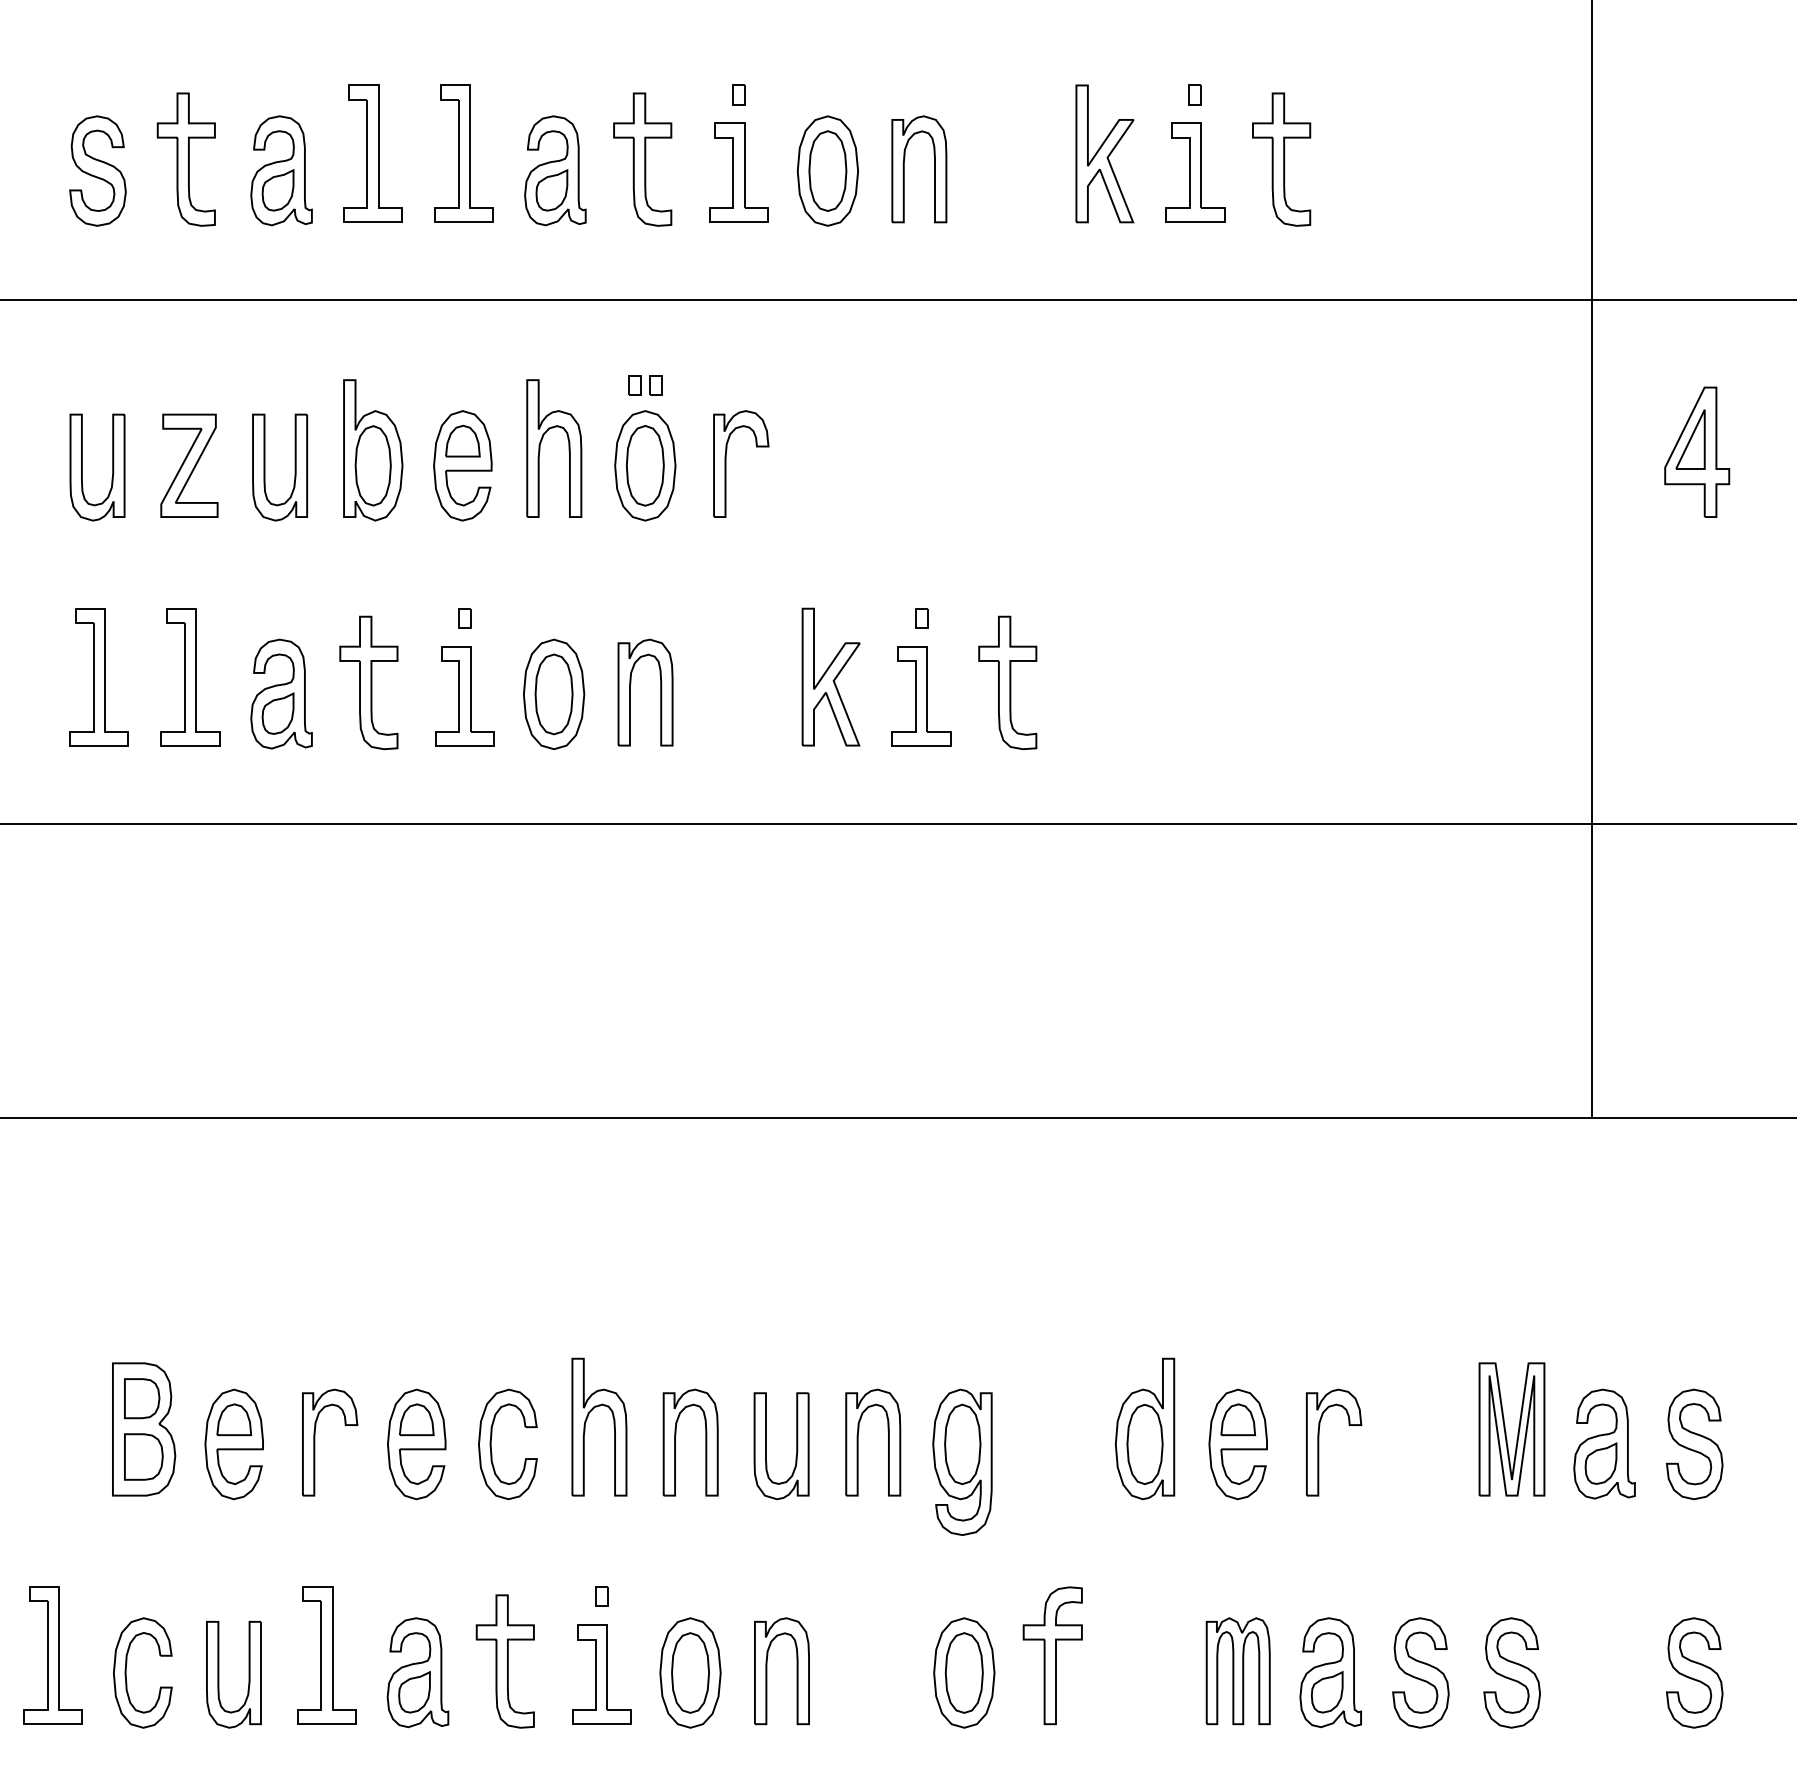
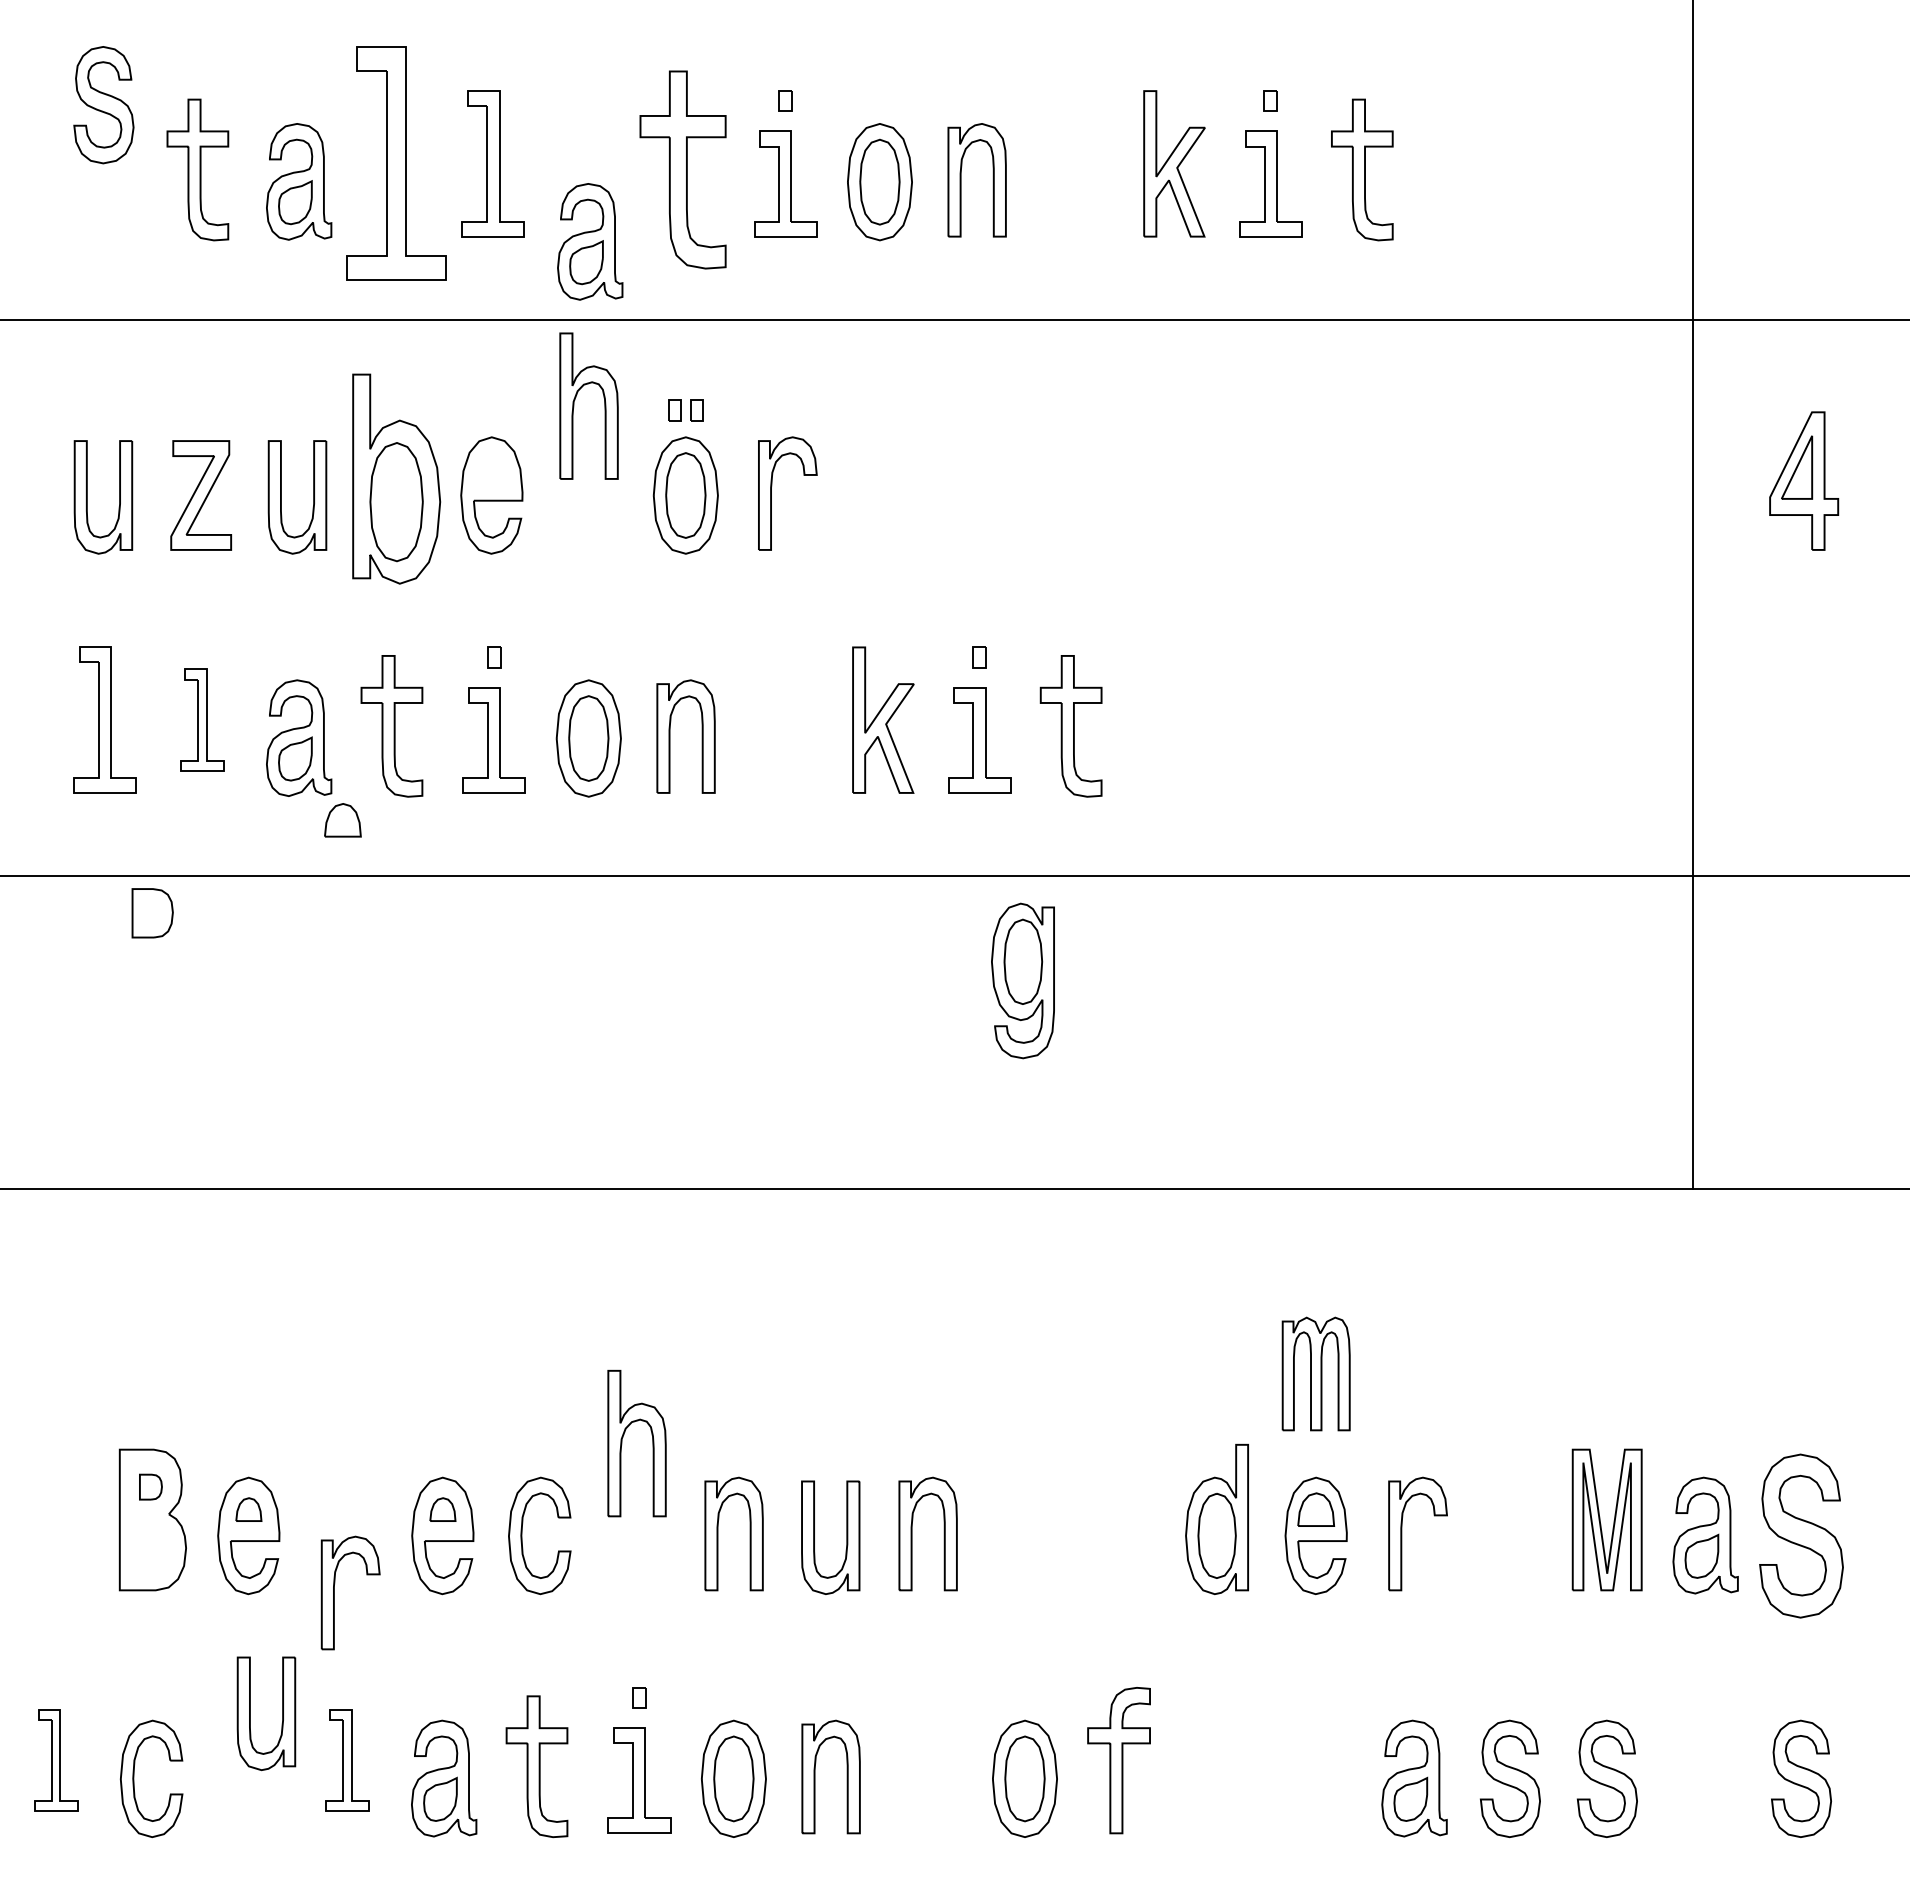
part: (372, 153) -> (395, 163), size x1.6
part: (642, 159) -> (682, 169), size x1.4
part: (555, 170) -> (590, 241), moved
part: (97, 171) -> (103, 105), moved
part: (462, 441) -> (342, 820), moved
part: (541, 443) -> (575, 400), moved
part: (373, 449) -> (396, 478), size x1.4
part: (189, 676) -> (201, 719), size x0.7
part: (141, 1397) -> (150, 1486), size x0.6
part: (233, 1419) -> (248, 1509), size x0.7
part: (416, 1419) -> (442, 1509), size x0.7
part: (585, 1427) -> (622, 1443), moved
part: (314, 1442) -> (334, 1592), moved
part: (1694, 1444) -> (1801, 1535), size x1.4
part: (143, 1457) -> (152, 913), moved
part: (961, 1461) -> (1022, 980), moved
part: (52, 1655) -> (55, 1760), size x0.7
part: (326, 1655) -> (346, 1760), size x0.7
part: (1237, 1670) -> (1315, 1373), moved
part: (218, 1674) -> (250, 1713), moved

